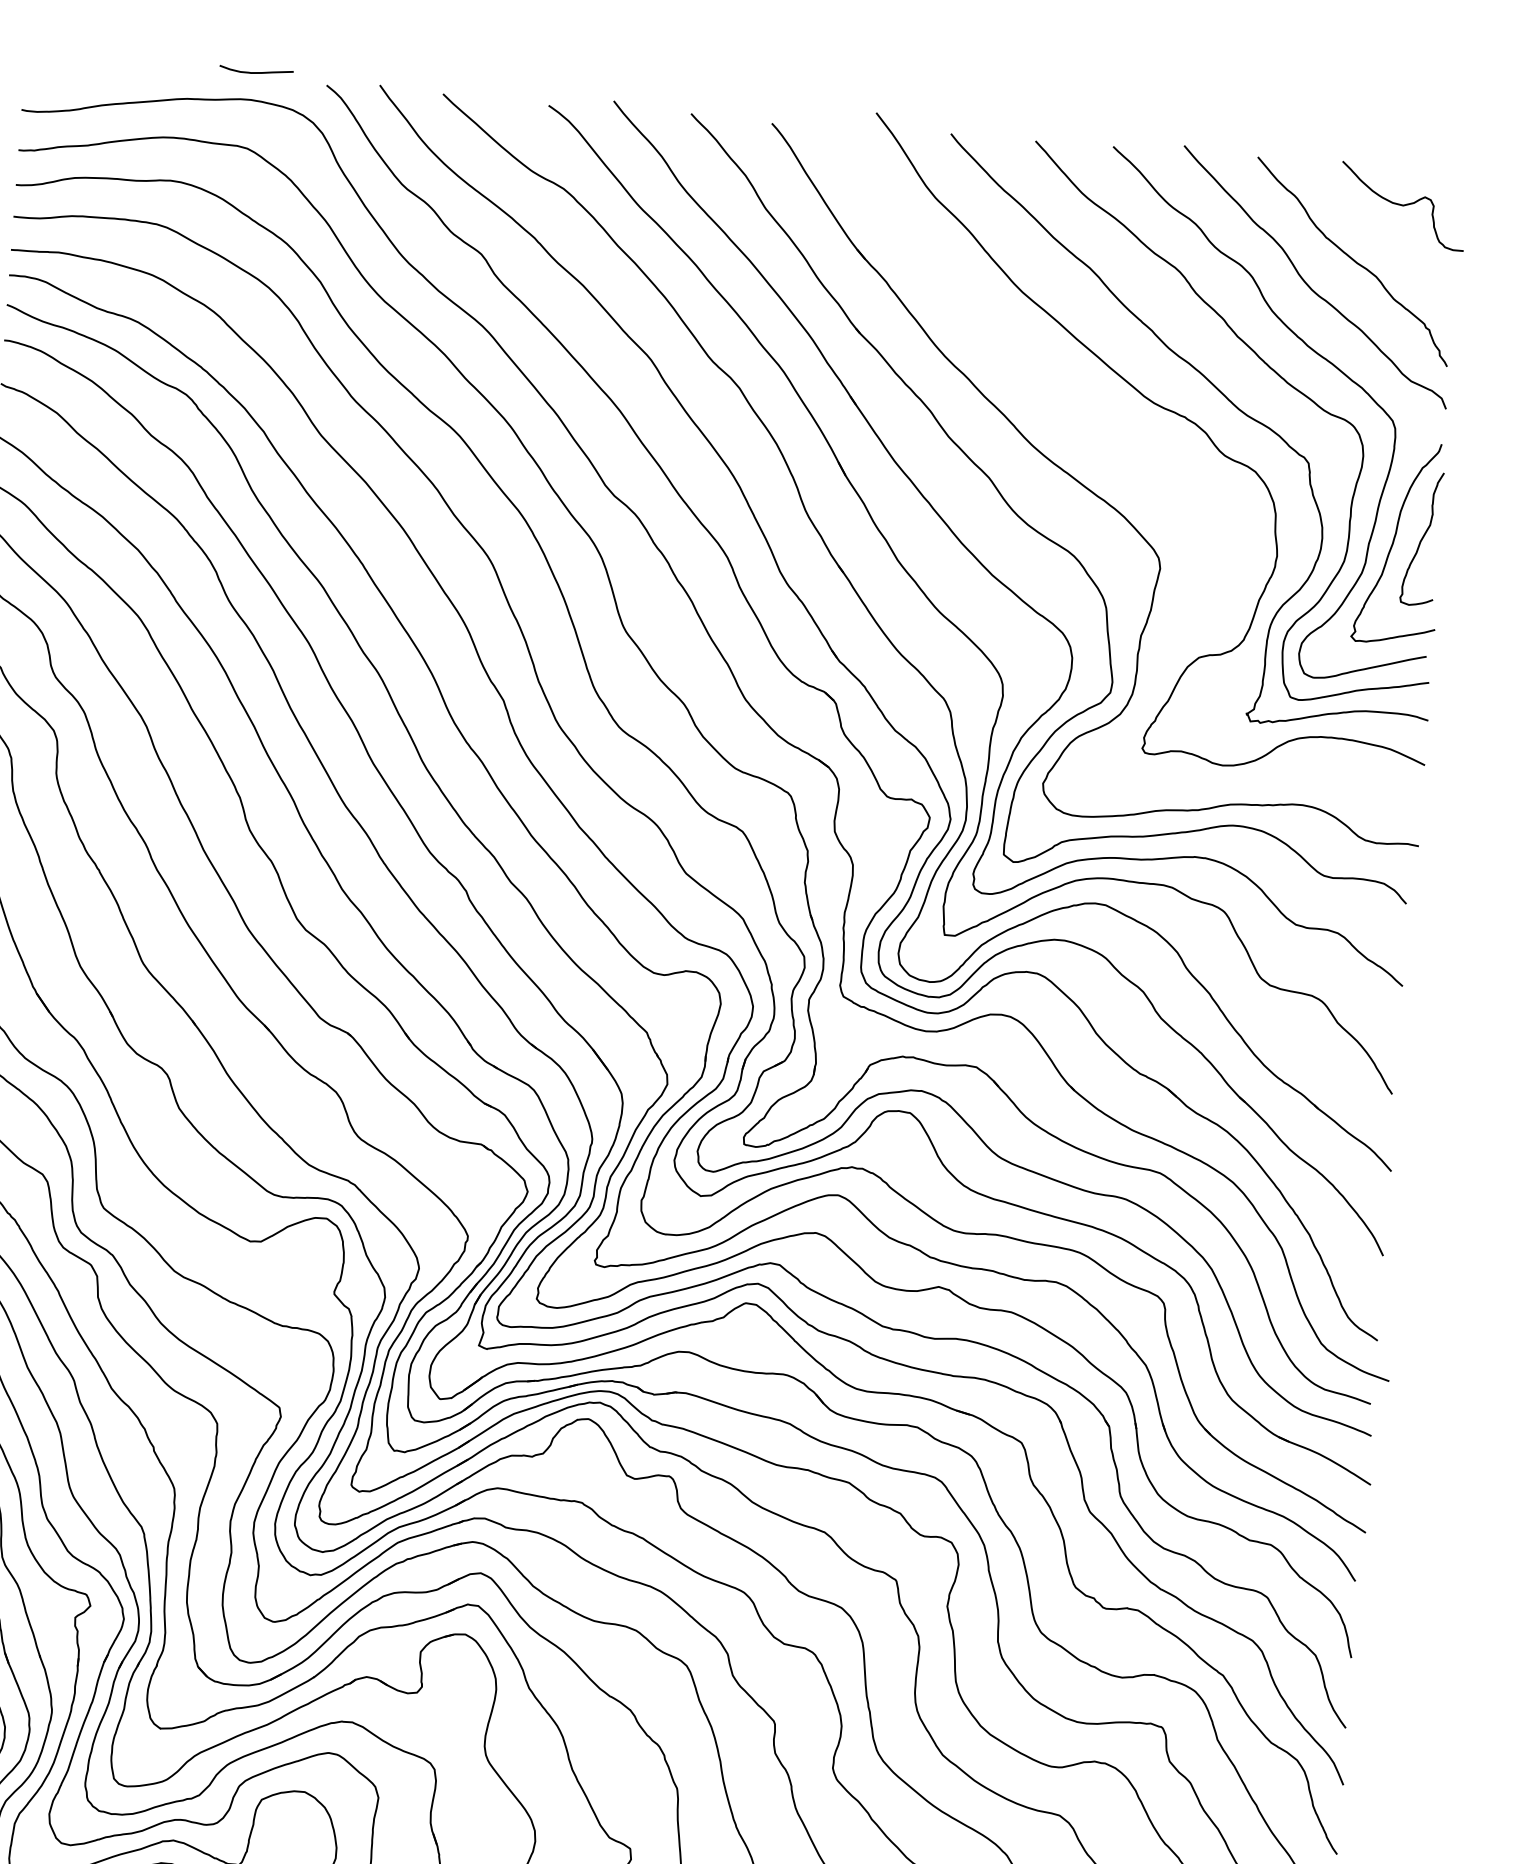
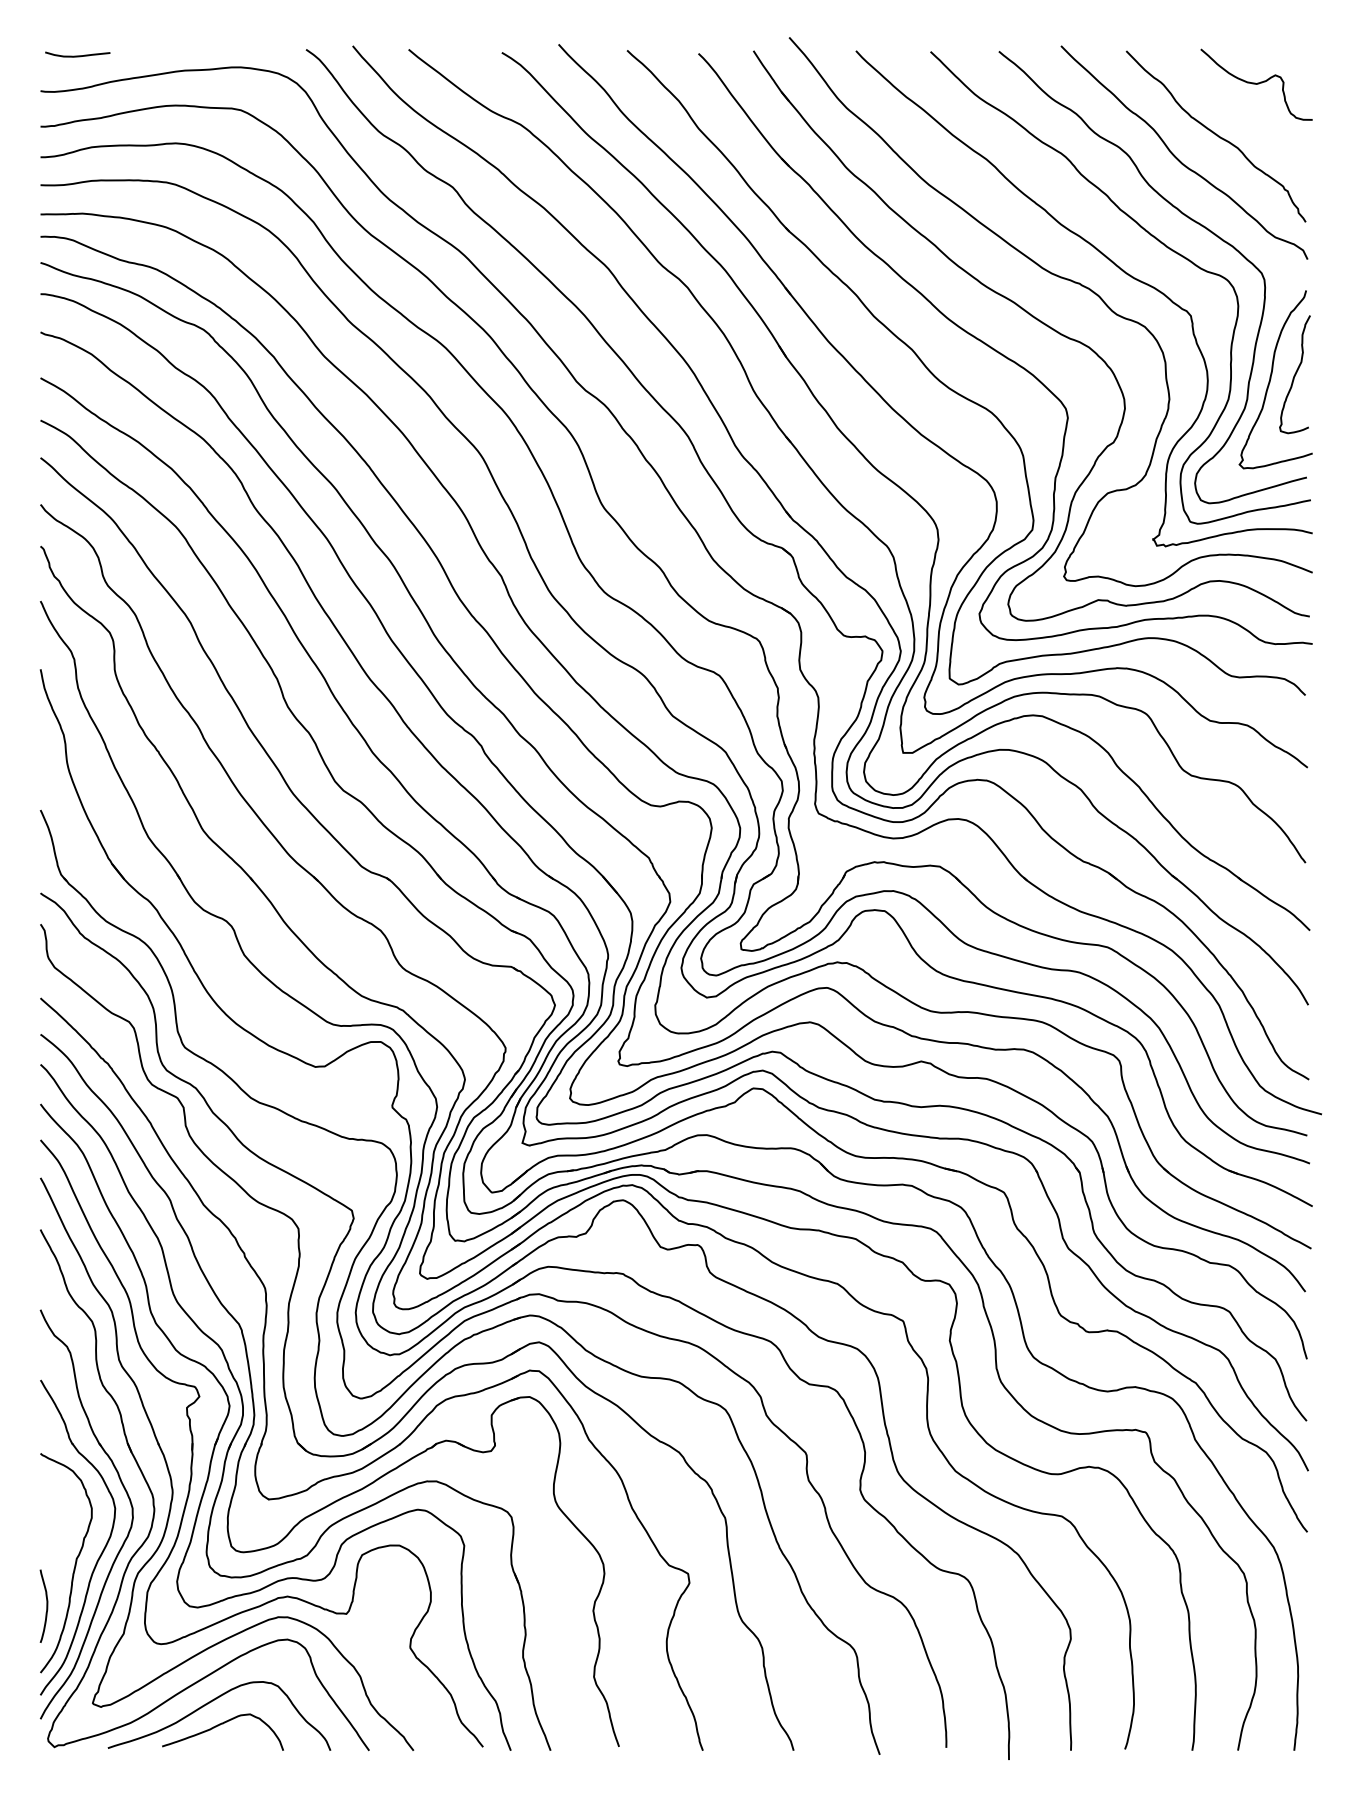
curve: (256, 71) -> (77, 55), moved
part: (1138, 459) -> (1041, 323), added

